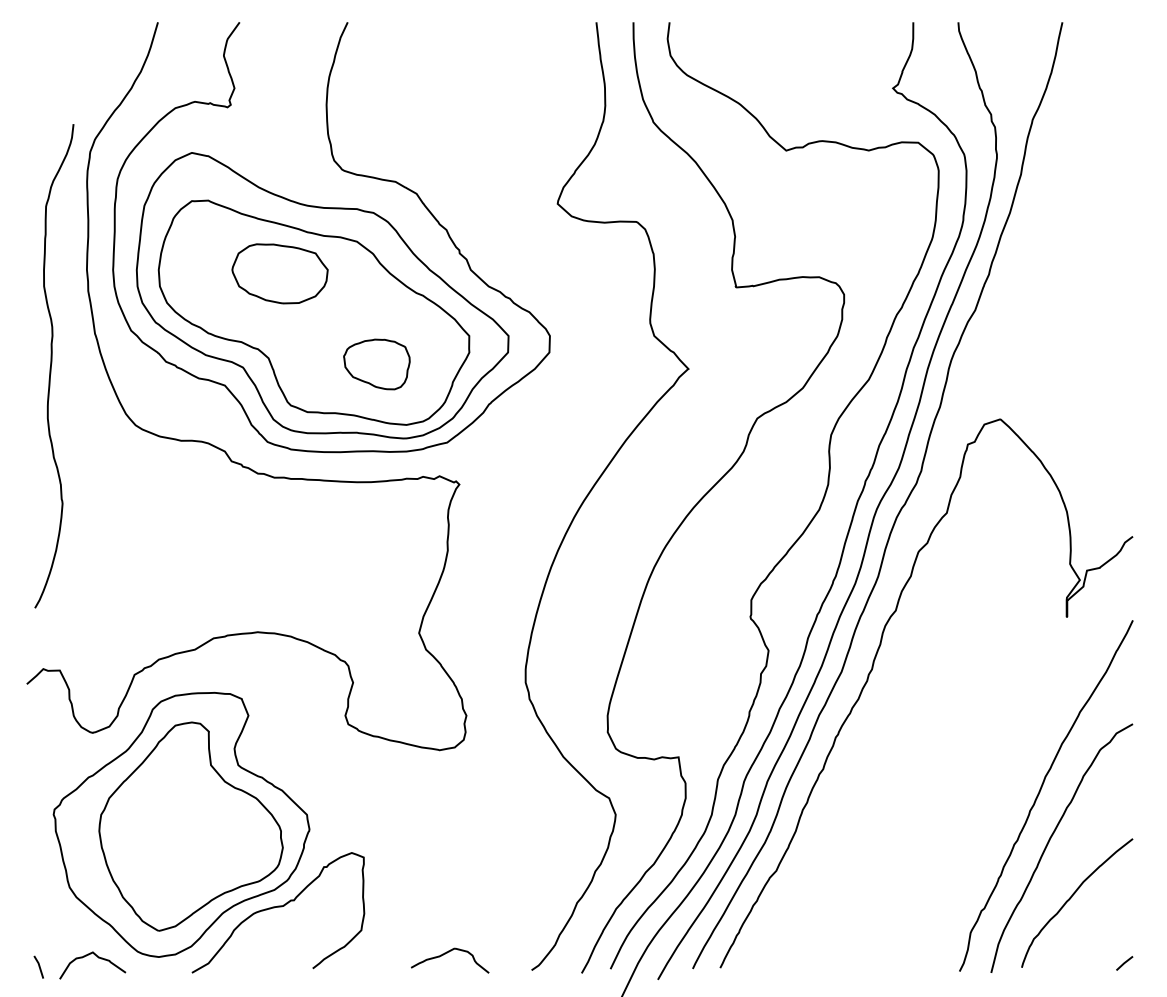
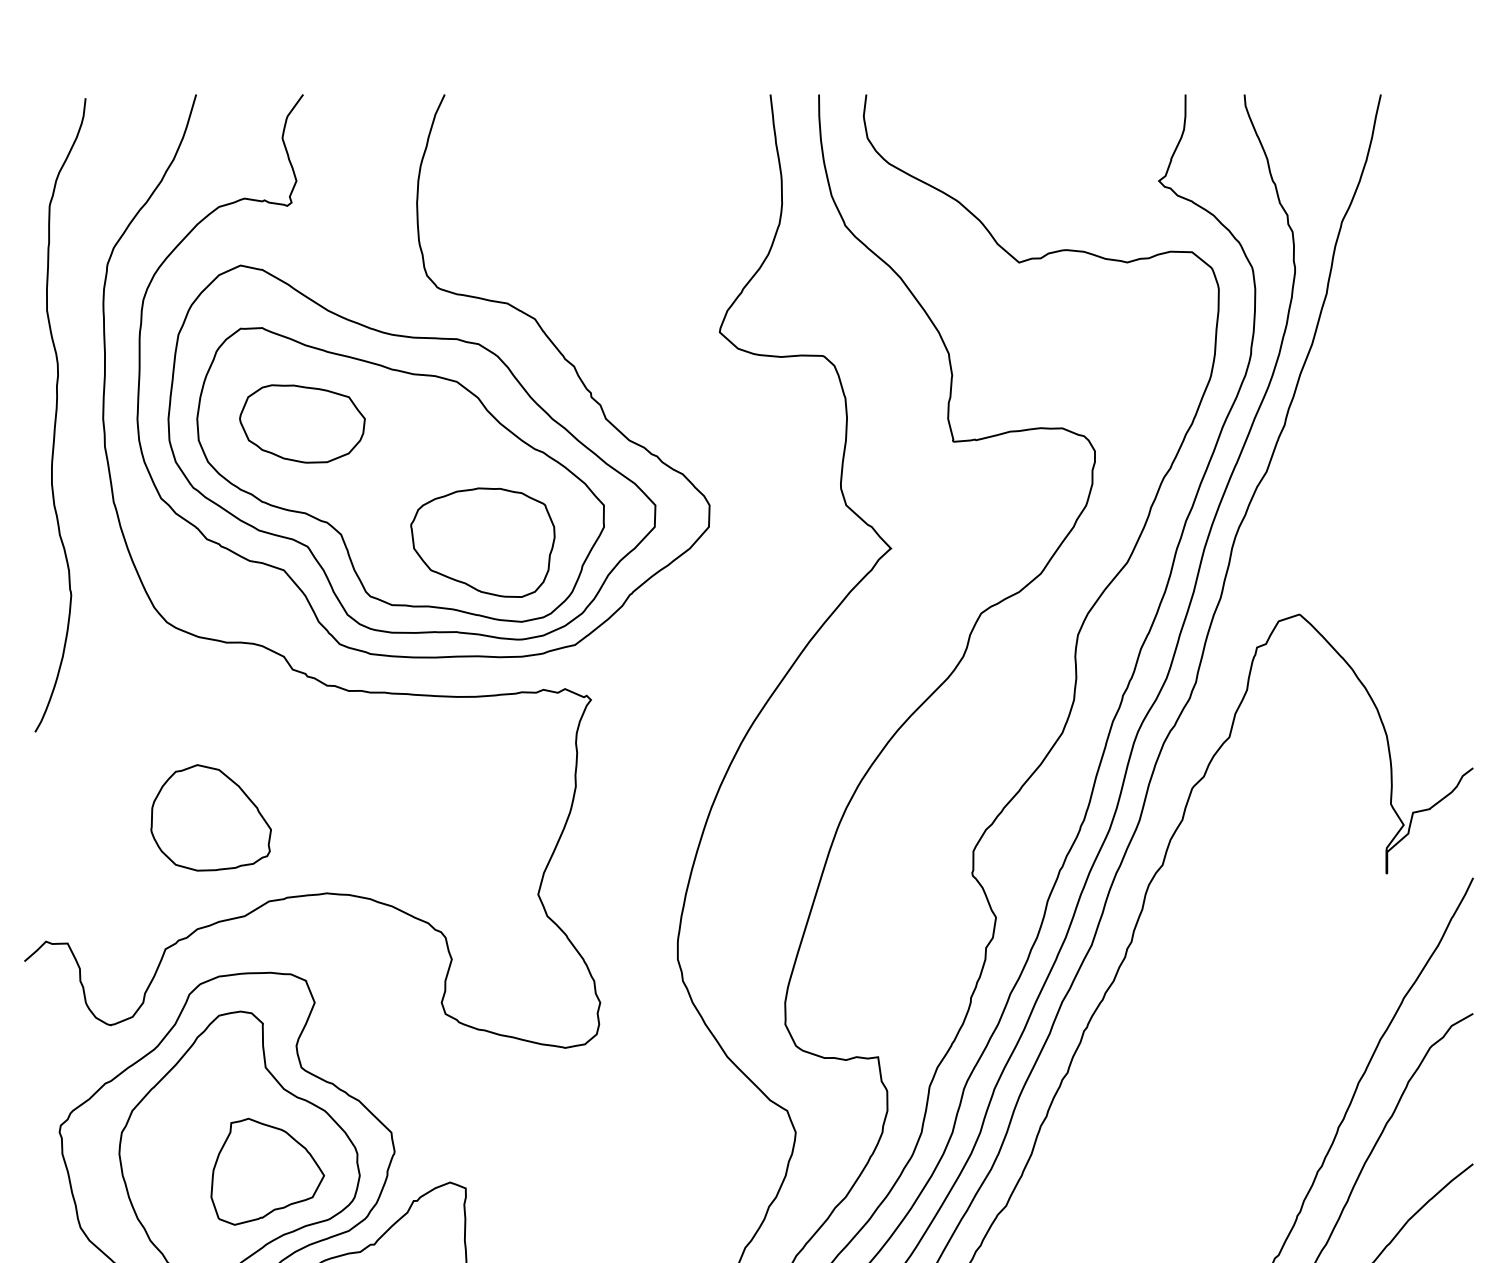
part: (279, 273) -> (301, 423), moved
part: (376, 364) -> (482, 542), size x1.67
curve: (51, 366) -> (56, 415), moved
part: (168, 574) -> (210, 817), added
part: (212, 844) -> (267, 1171), added

